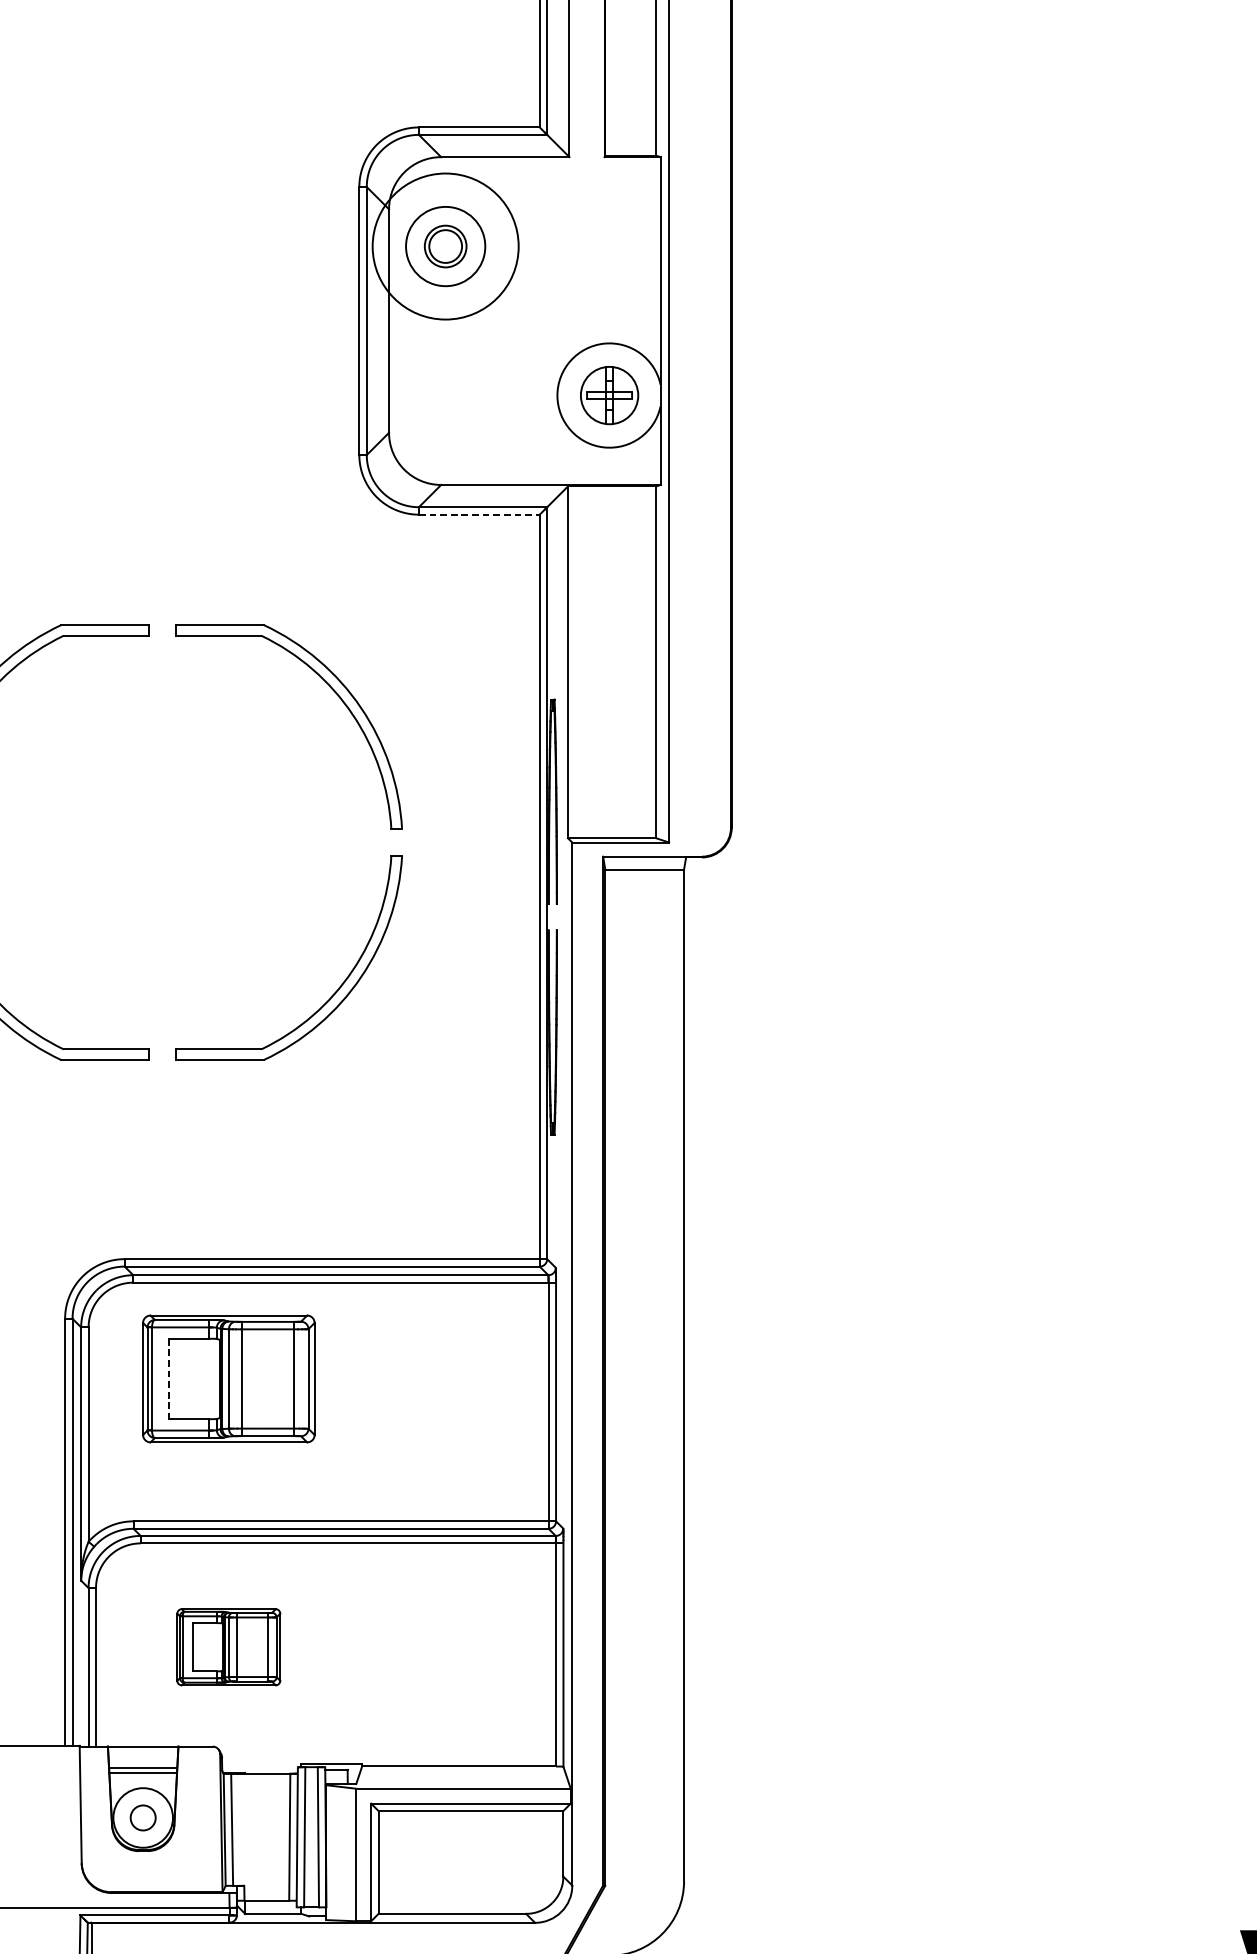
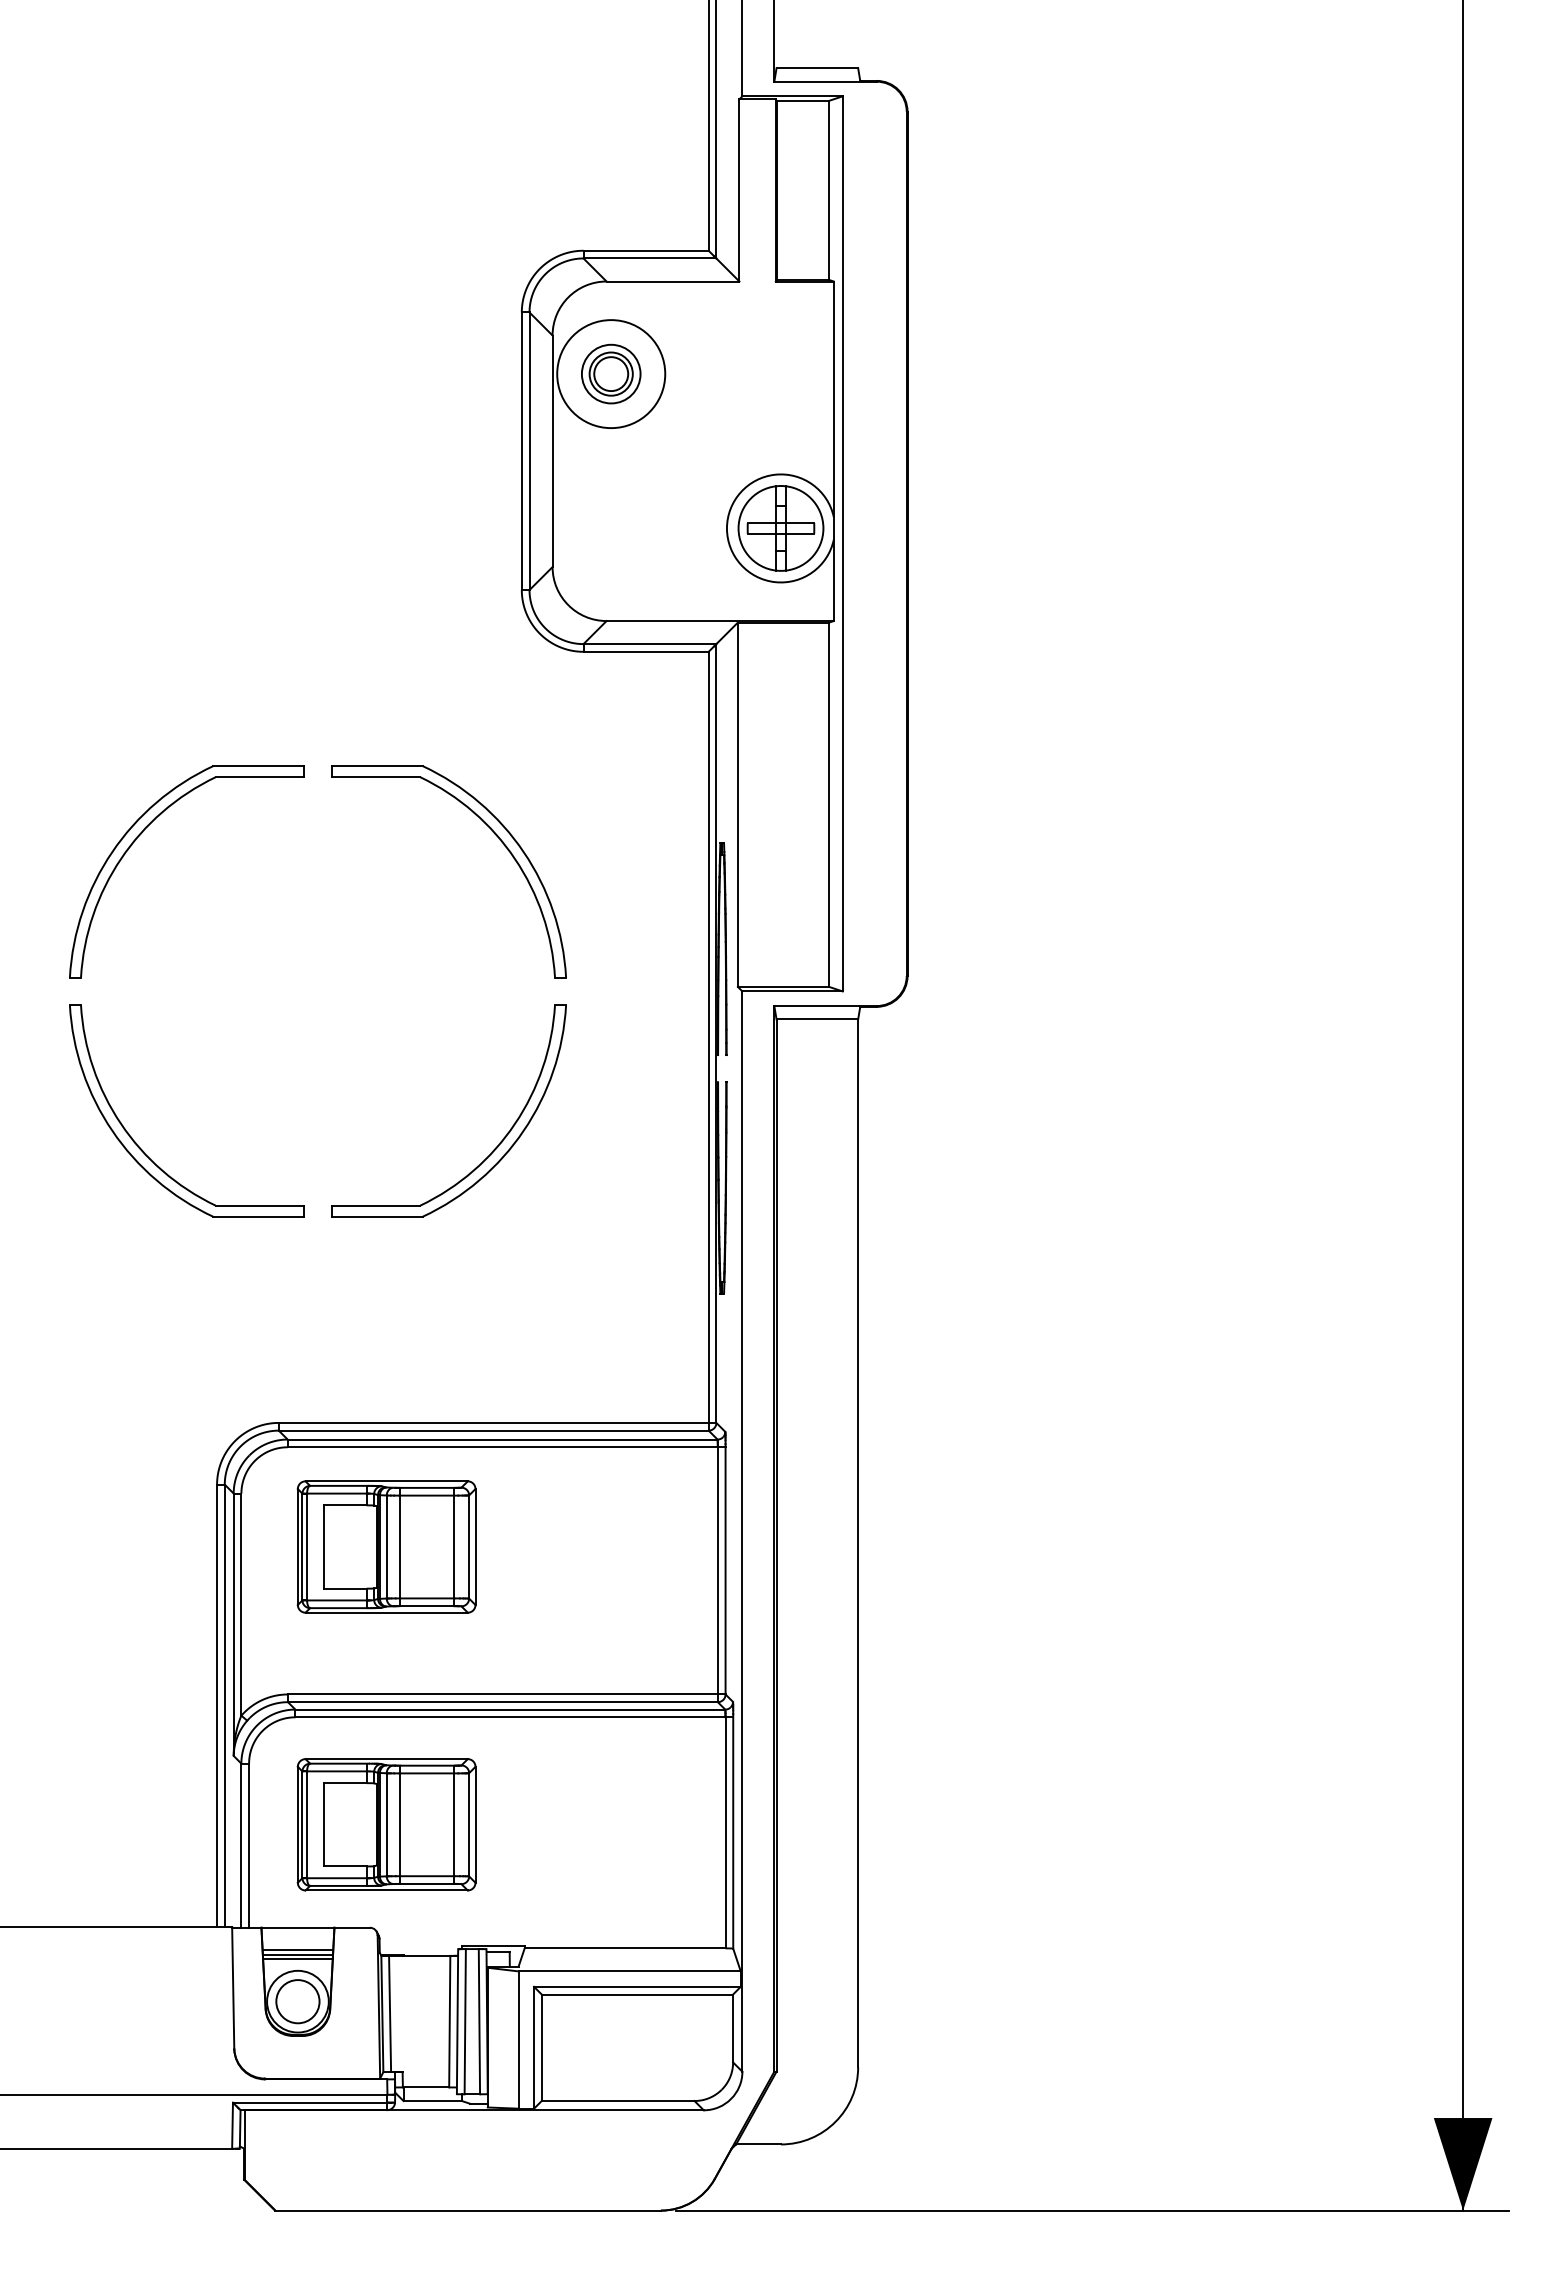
circle: (444, 245) -> (610, 373), size x0.71
circle: (445, 246) -> (611, 374), size x0.71
part: (609, 395) -> (780, 528), size x1.43
line: (479, 514) -> (646, 651), dashed -> solid
line: (168, 1379) -> (324, 1547), dashed -> solid
part: (228, 1646) -> (386, 1824), size x1.67
line: (142, 1777) -> (297, 1959), added
circle: (142, 1817) -> (297, 2001), size x1.67

